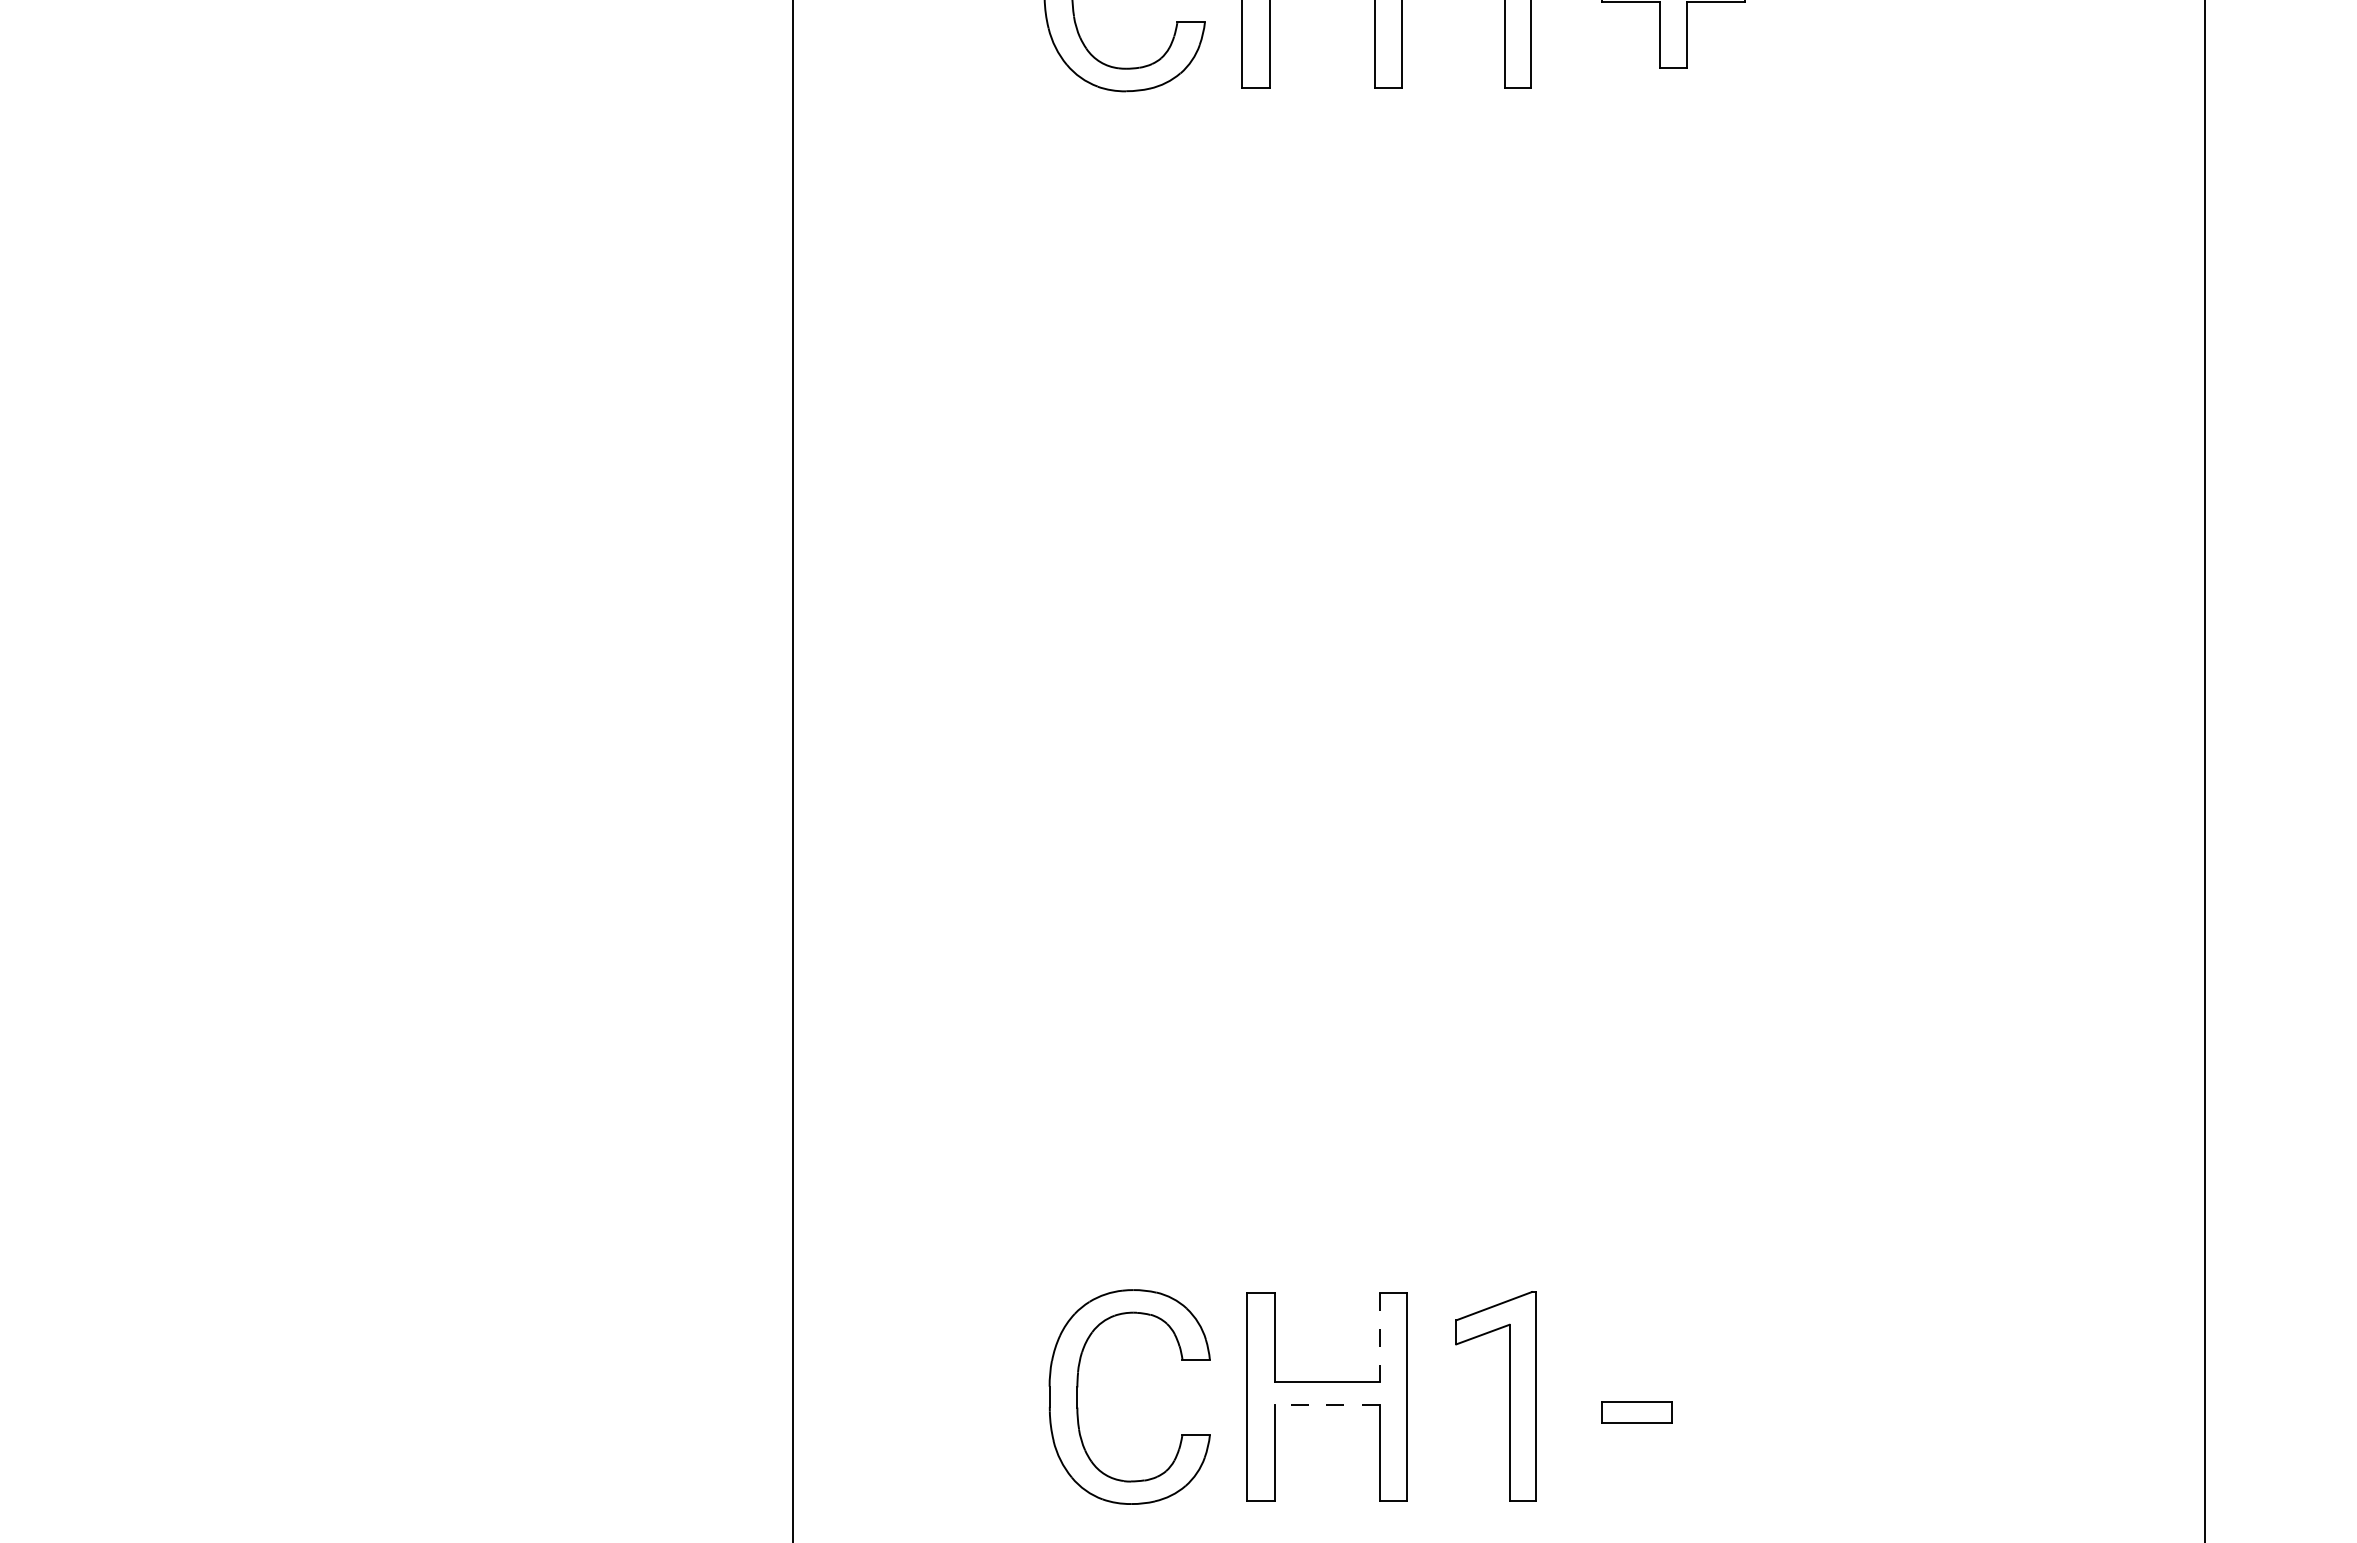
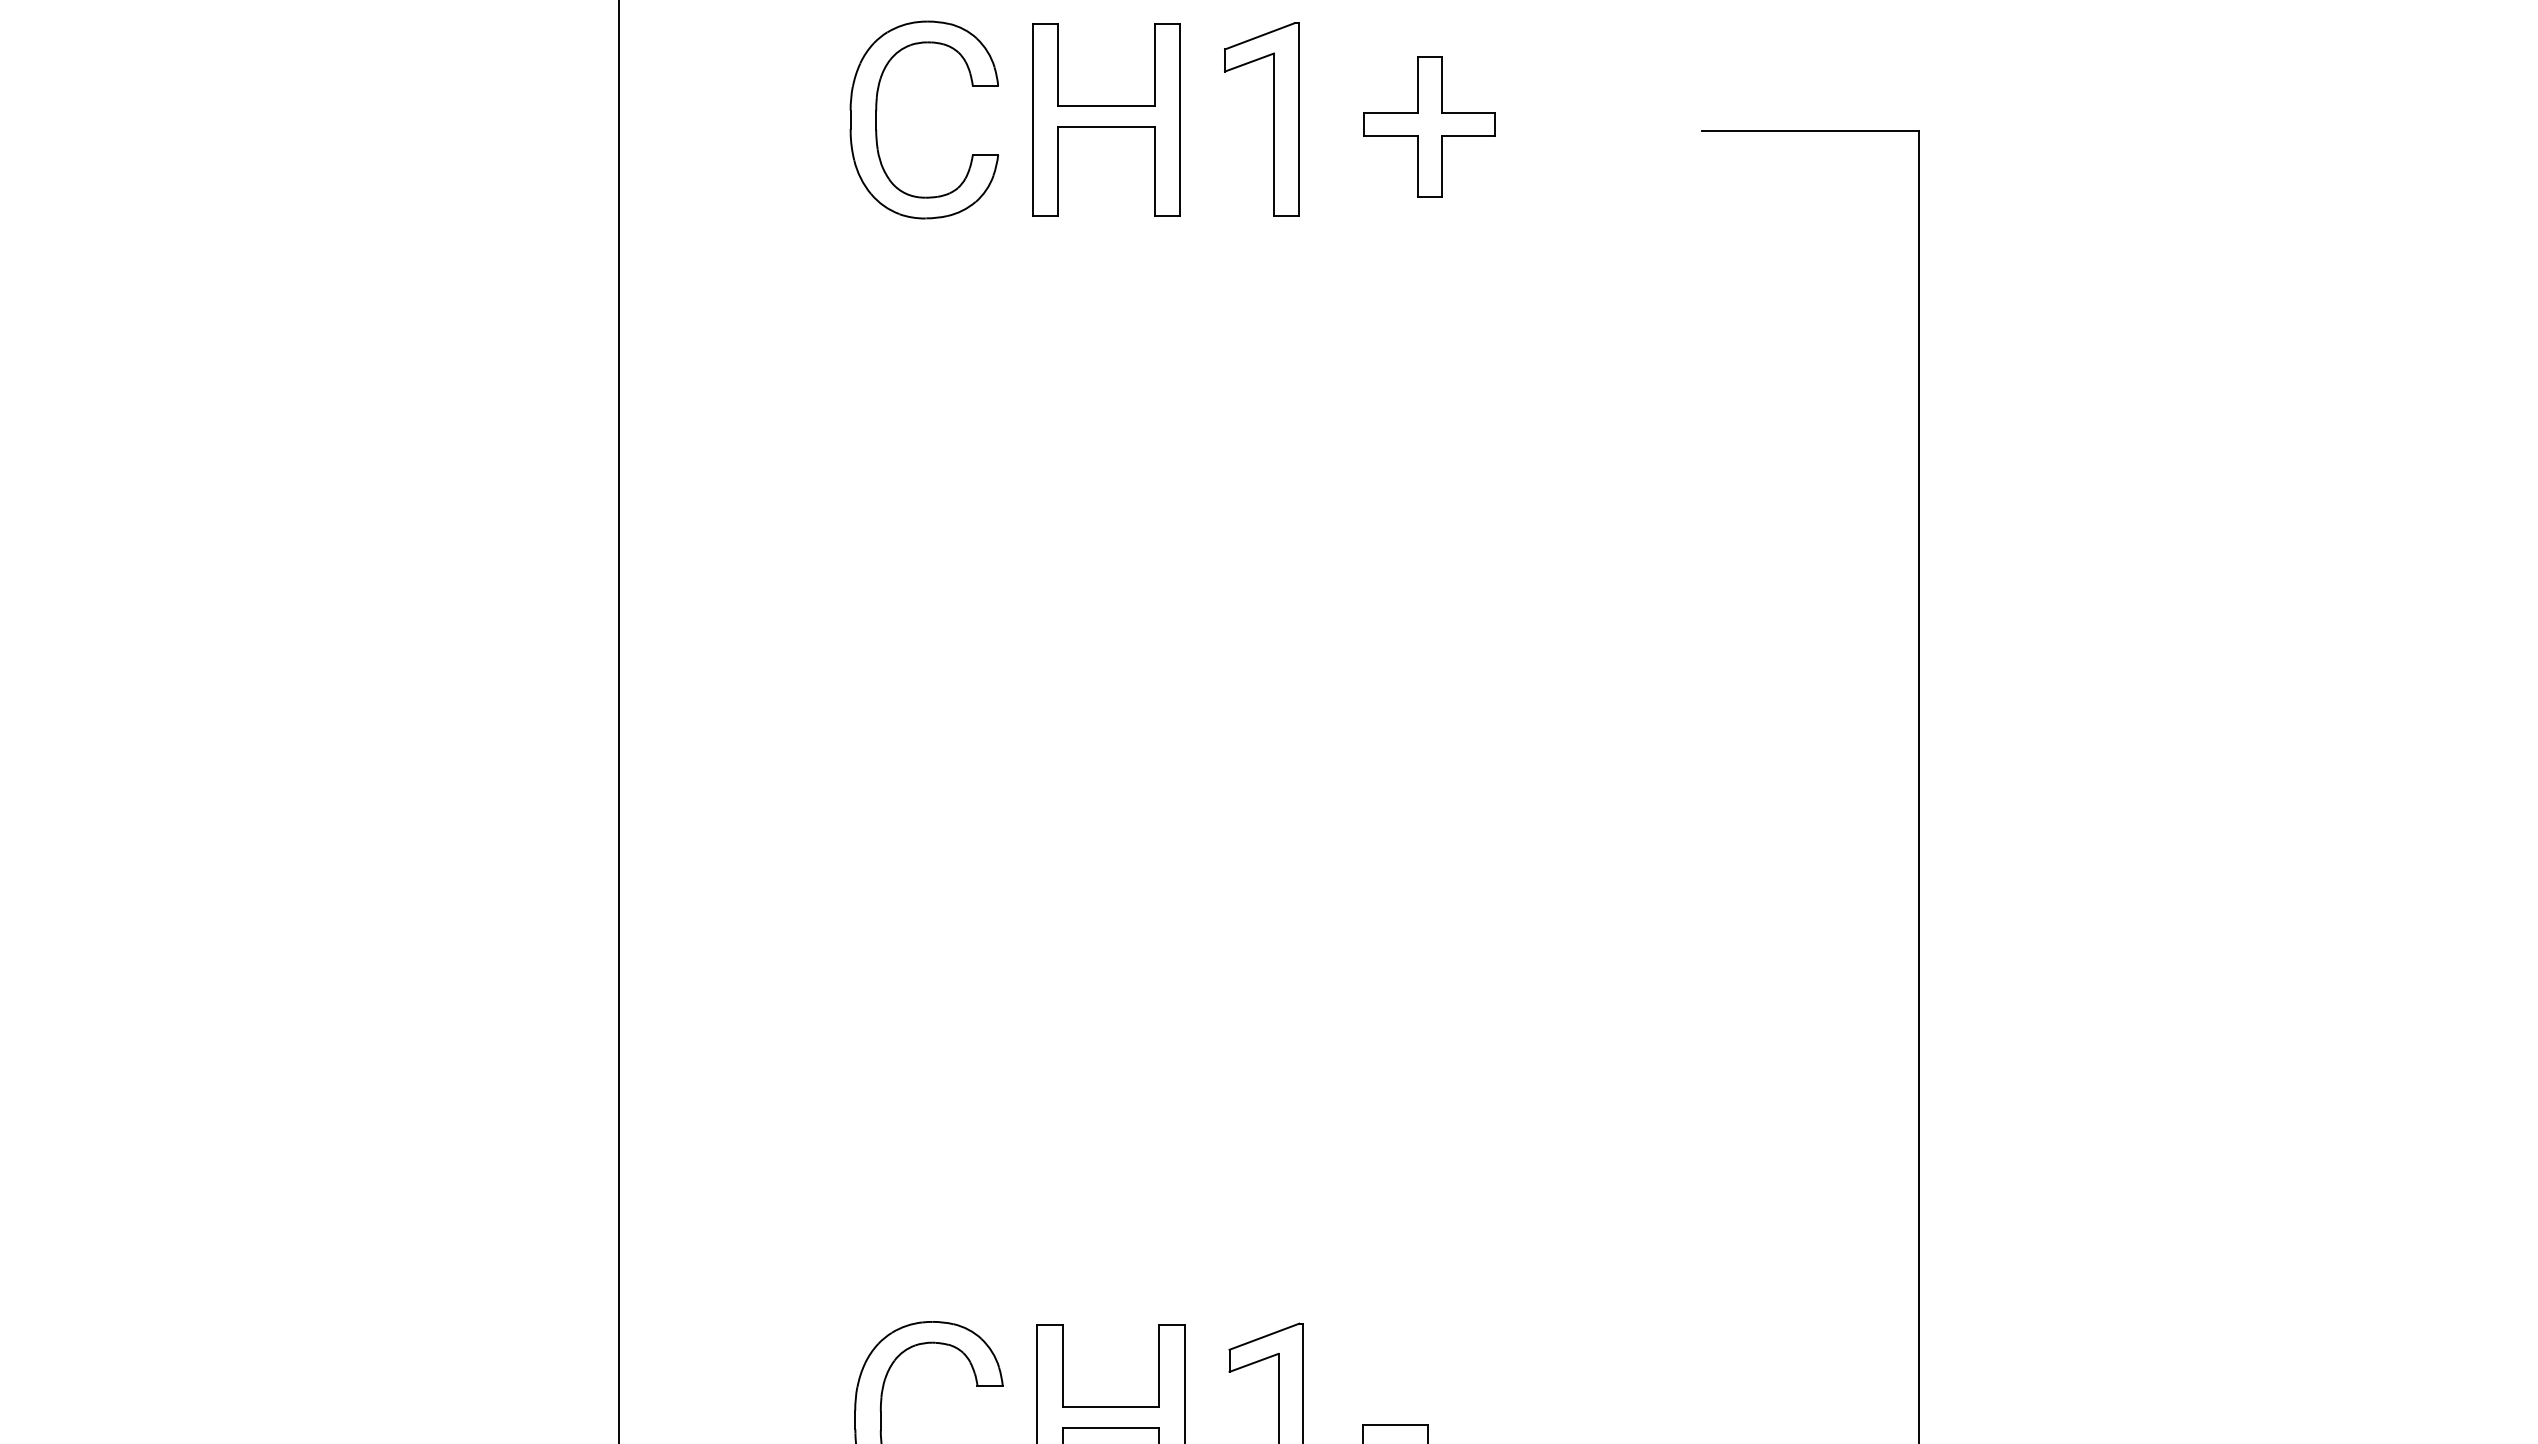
line: (1380, 1337) -> (1159, 1365), dashed -> solid
line: (1326, 1404) -> (1110, 1427), dashed -> solid

